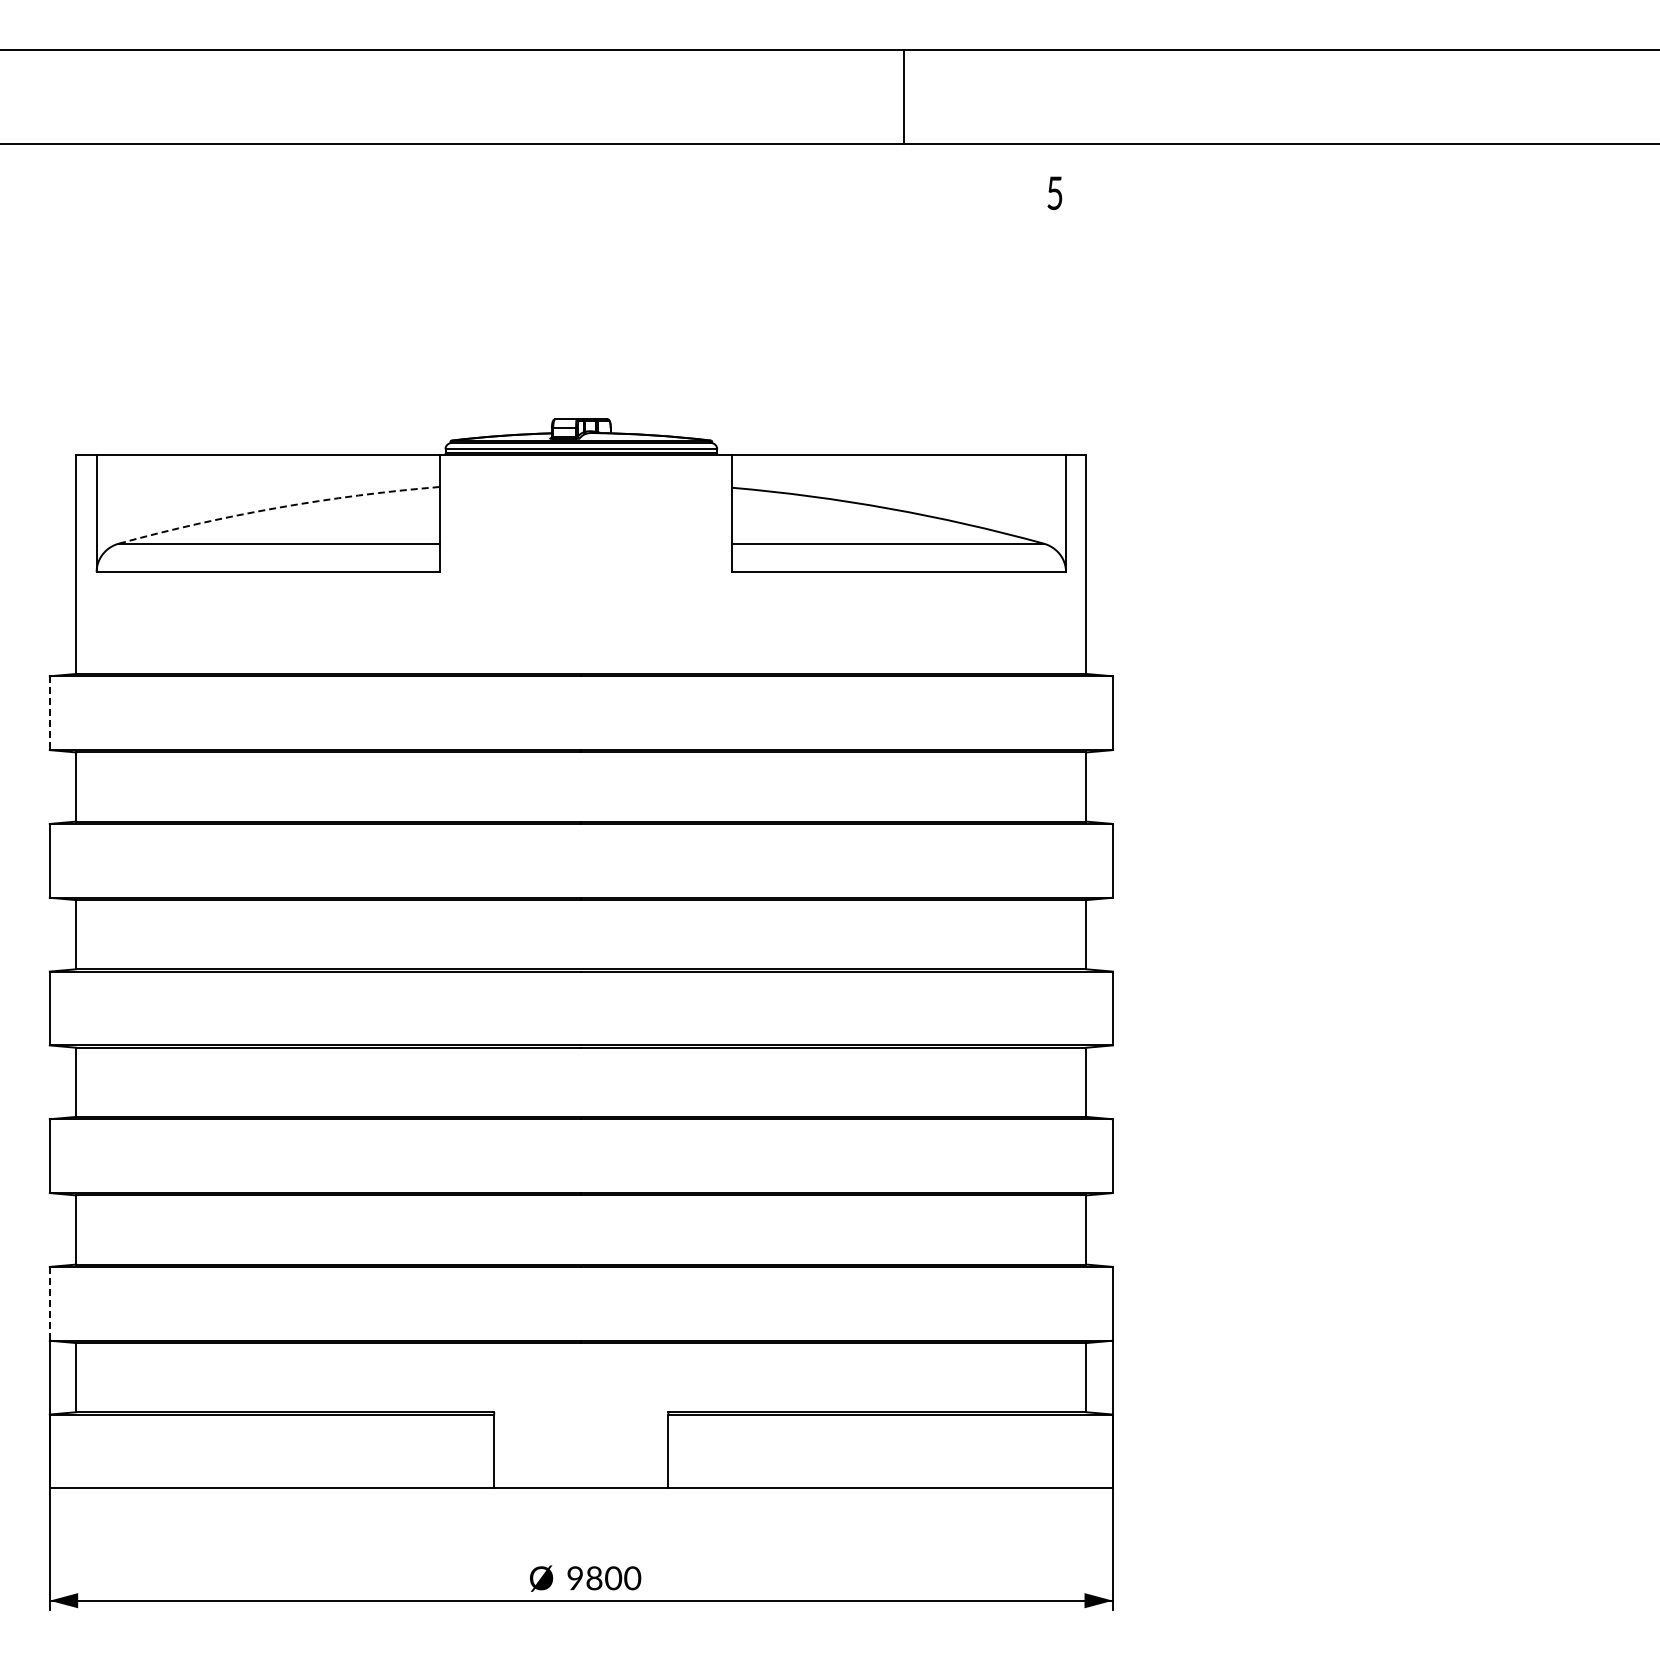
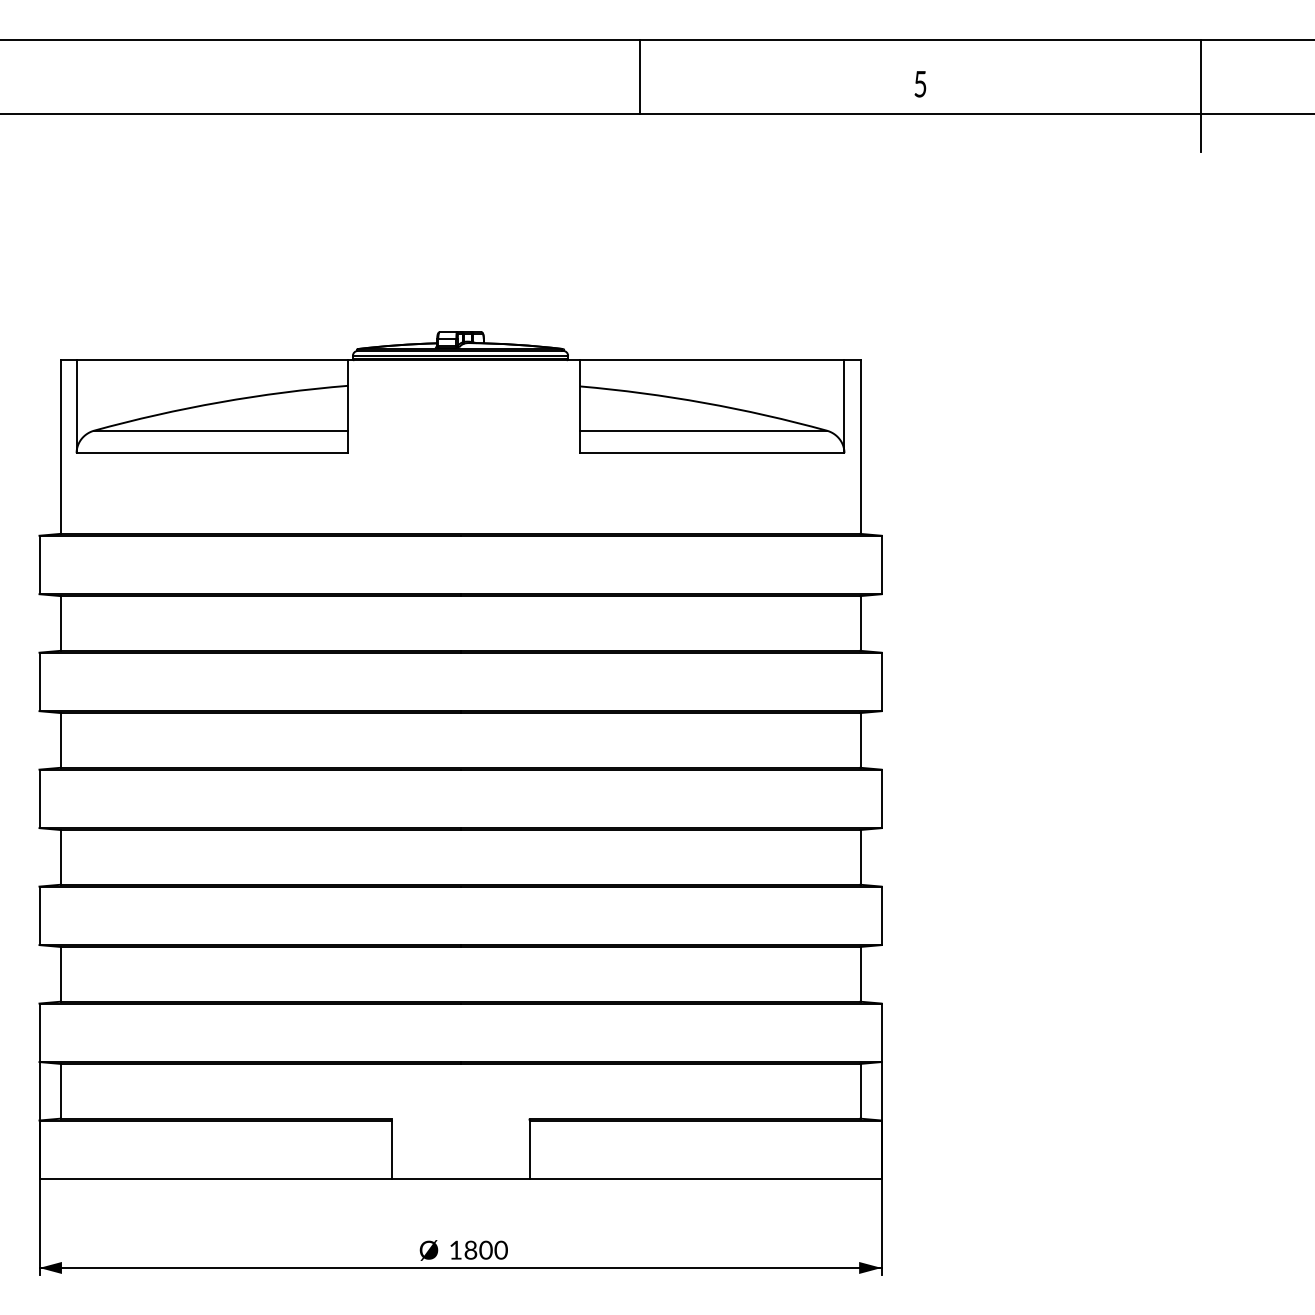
line: (903, 96) -> (639, 76), moved
line: (1516, 120) -> (1201, 95), added
text: (1054, 193) -> (920, 84), moved
arc: (277, 507) -> (219, 402), dashed -> solid
line: (49, 713) -> (39, 565), dashed -> solid
line: (49, 1303) -> (39, 1032), dashed -> solid
text: (574, 1578) -> (455, 1250), 9800 -> 1800

